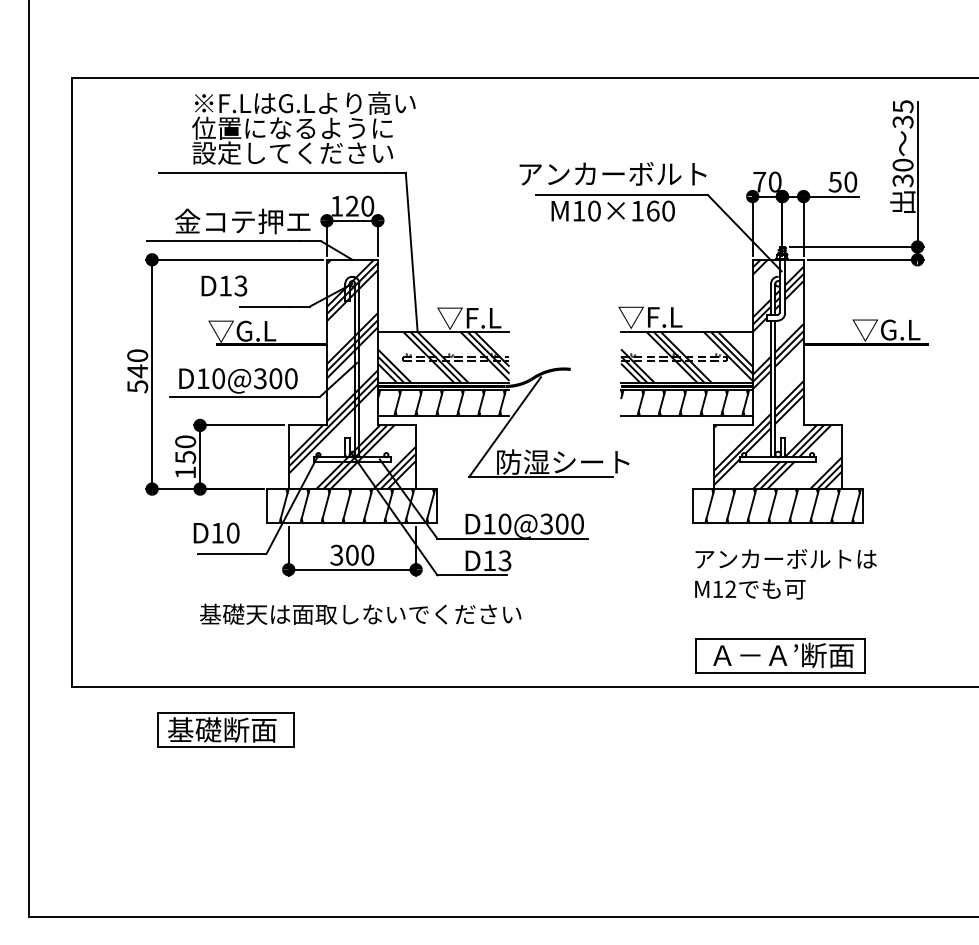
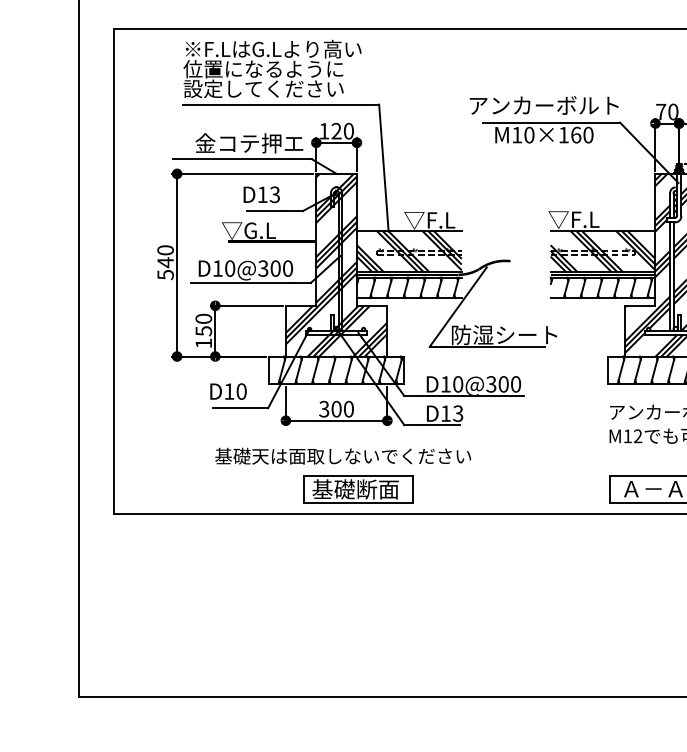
text: (303, 127) -> (272, 68), moved
text: (224, 285) -> (261, 194), moved
part: (225, 729) -> (358, 489), moved

